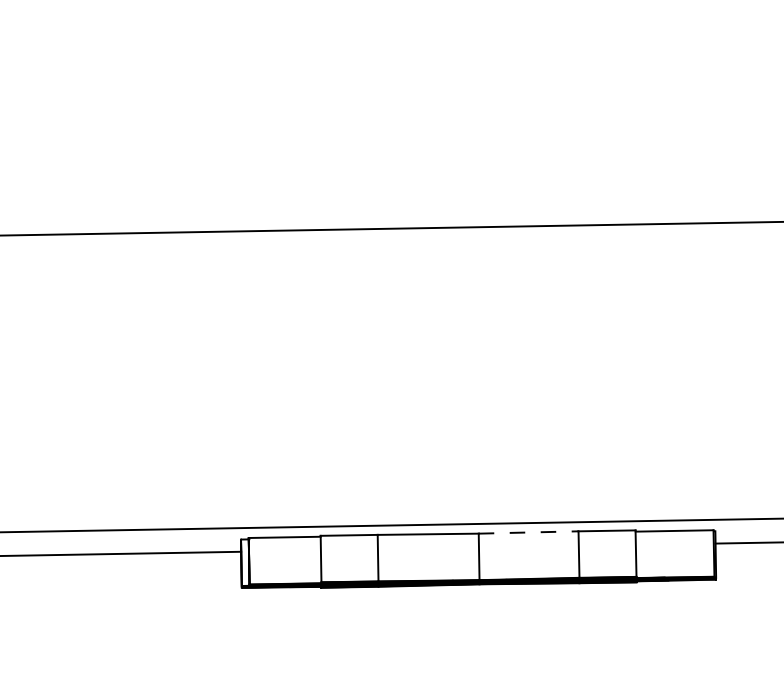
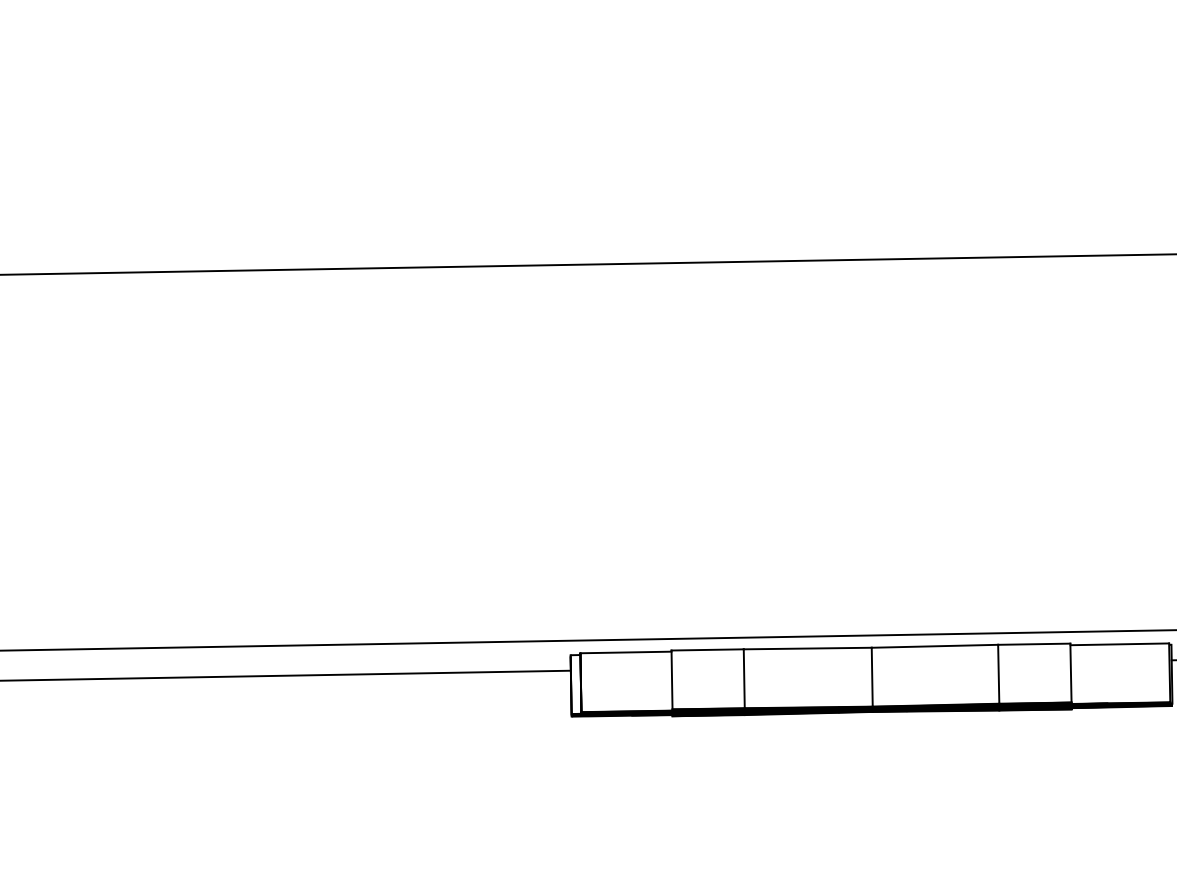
line: (529, 532) -> (935, 646), dashed -> solid

